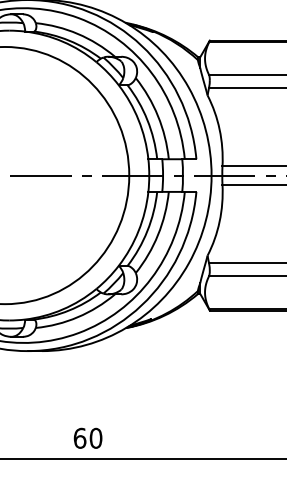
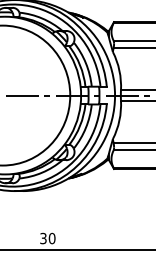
text: (80, 438) -> (43, 238), 60 -> 30

